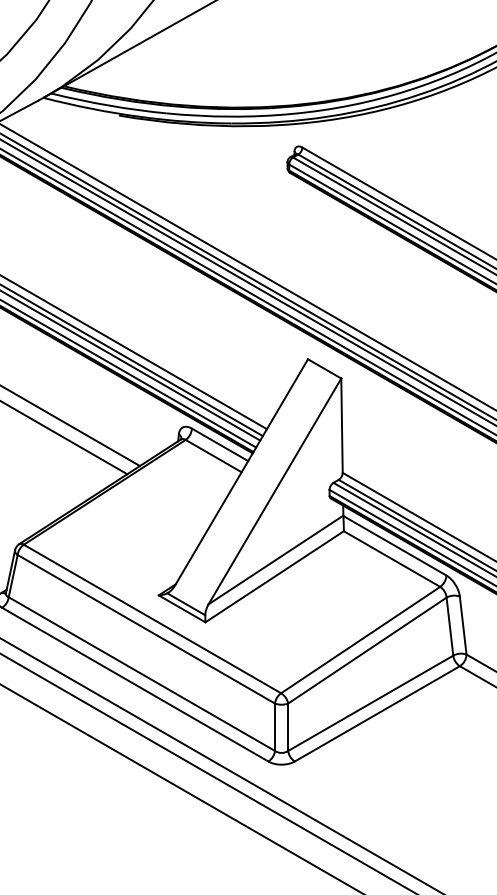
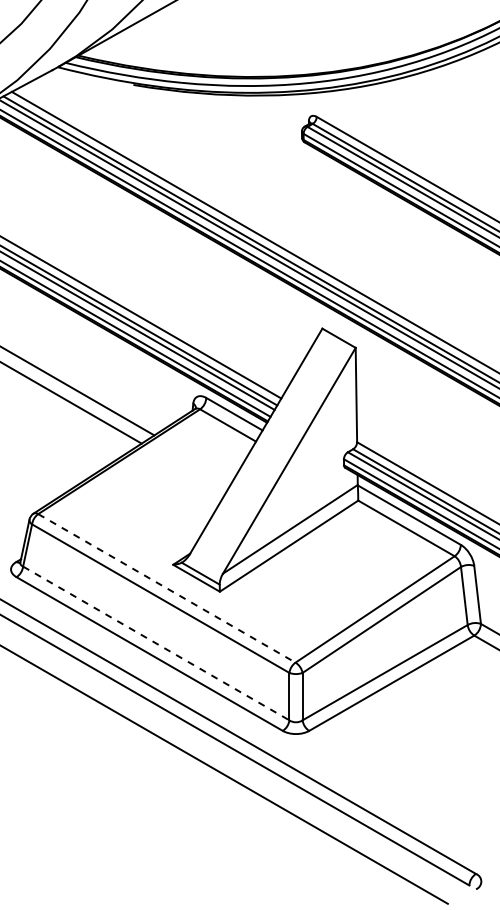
line: (152, 619) -> (166, 588), solid -> dashed
line: (142, 674) -> (156, 643), solid -> dashed

